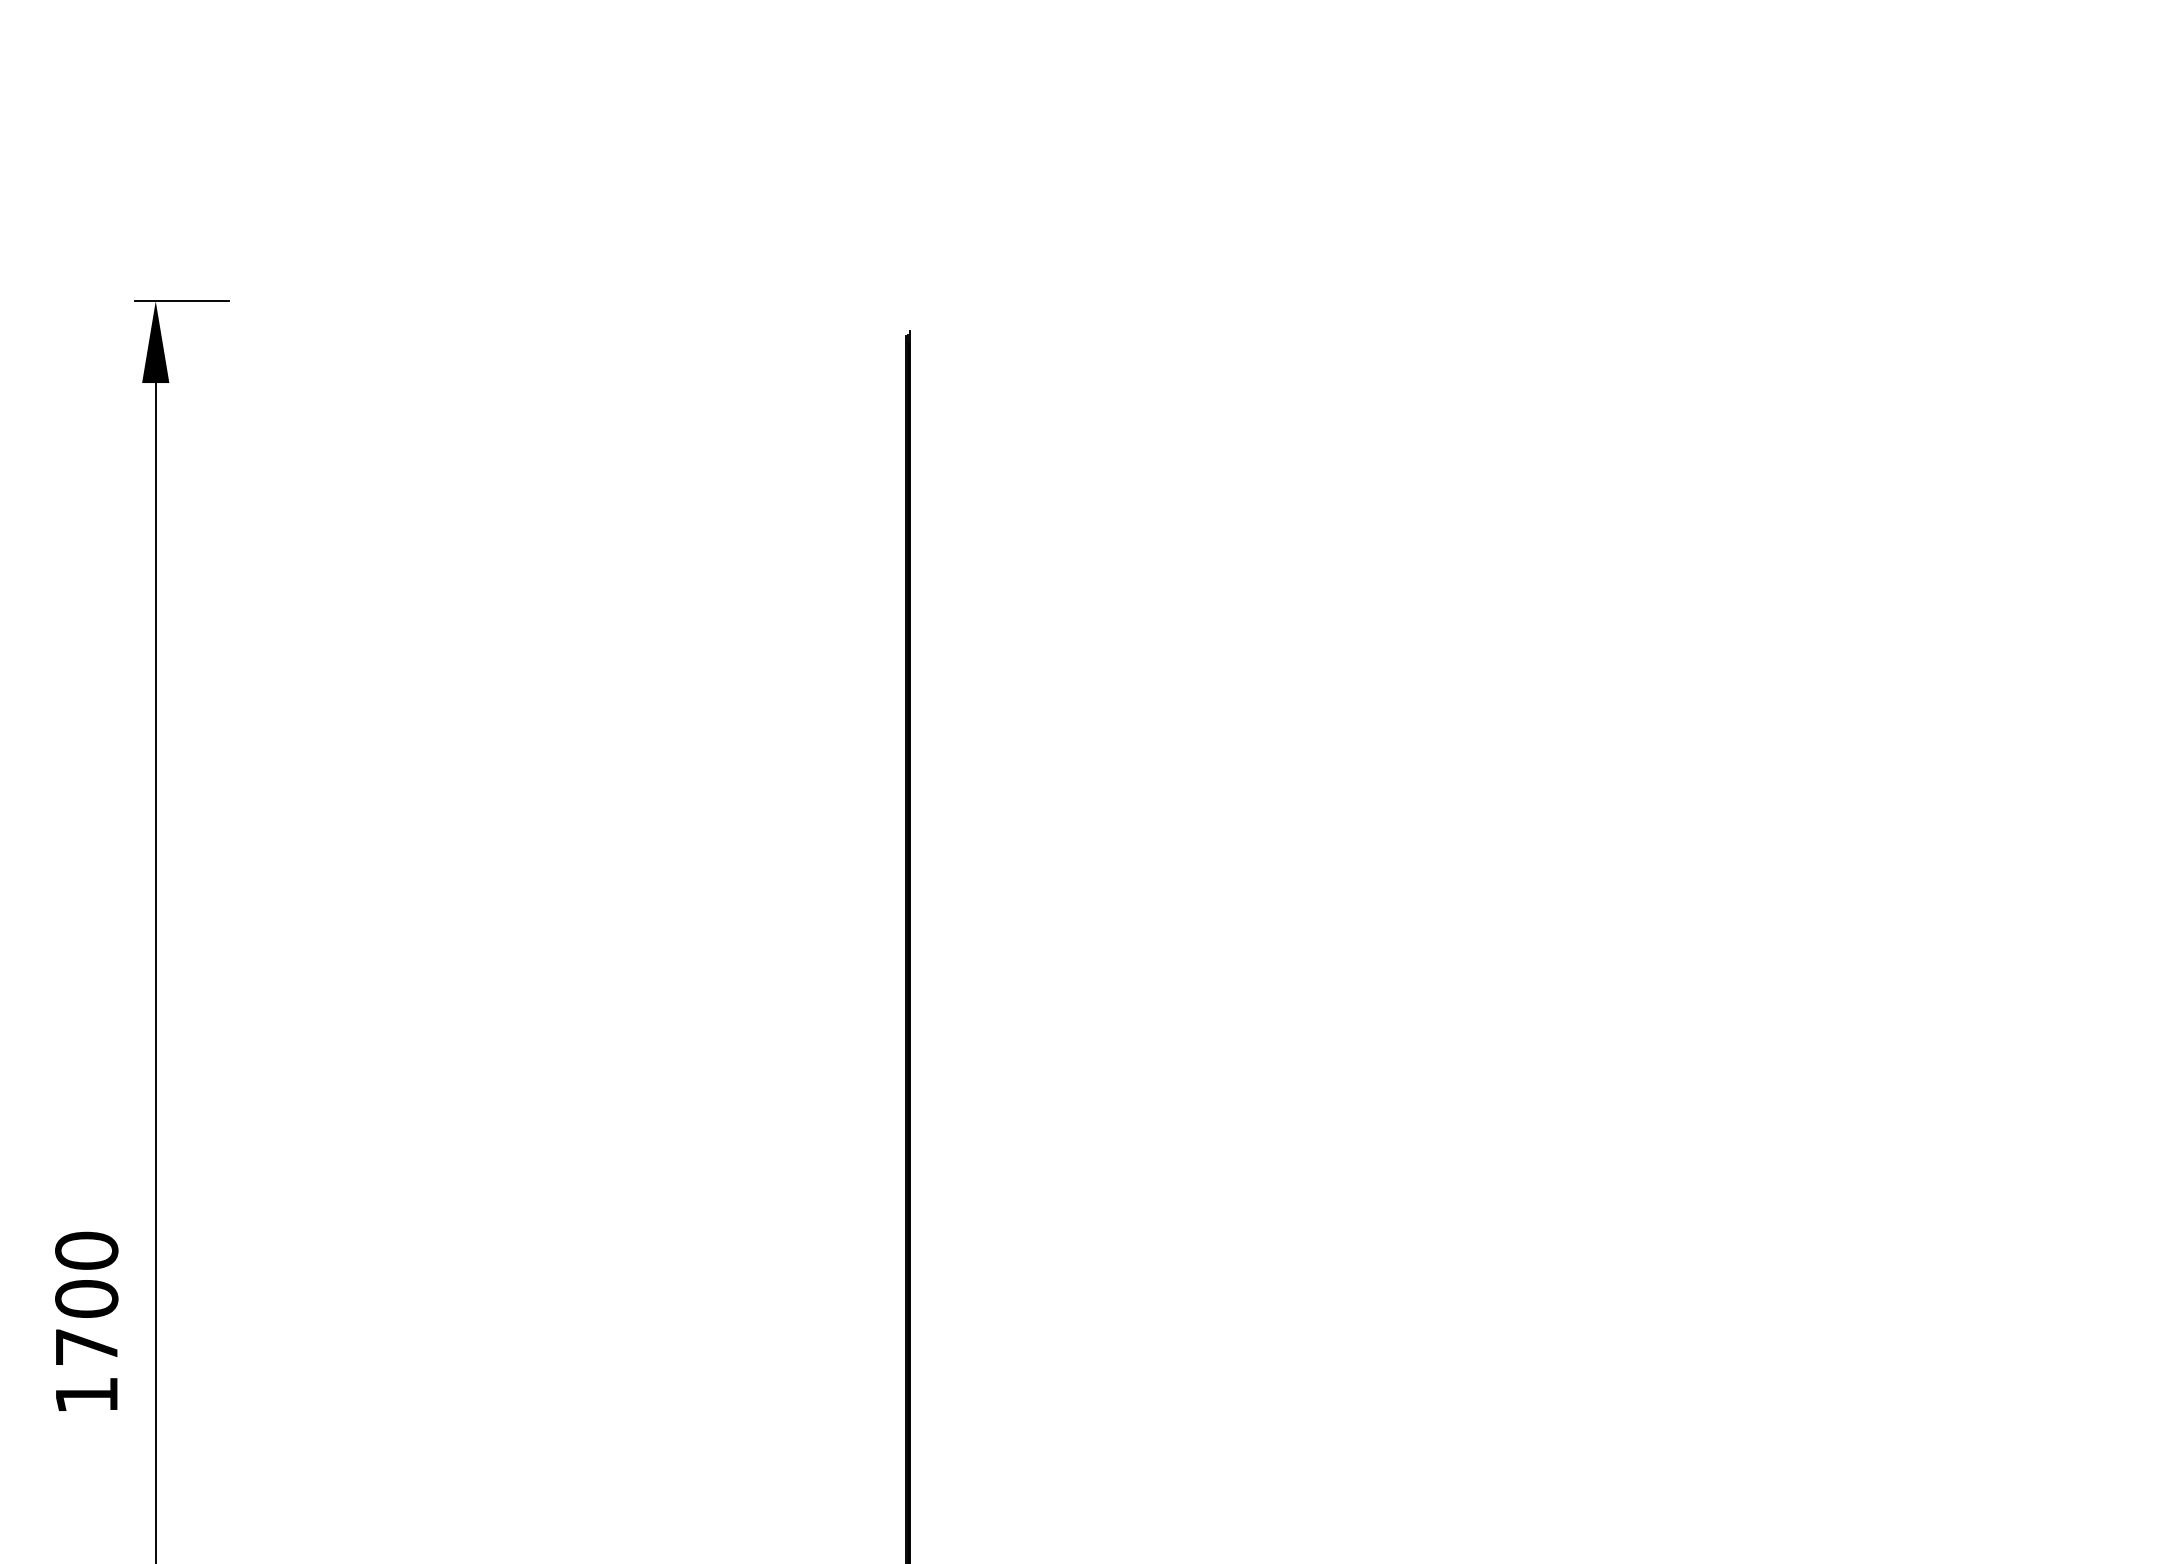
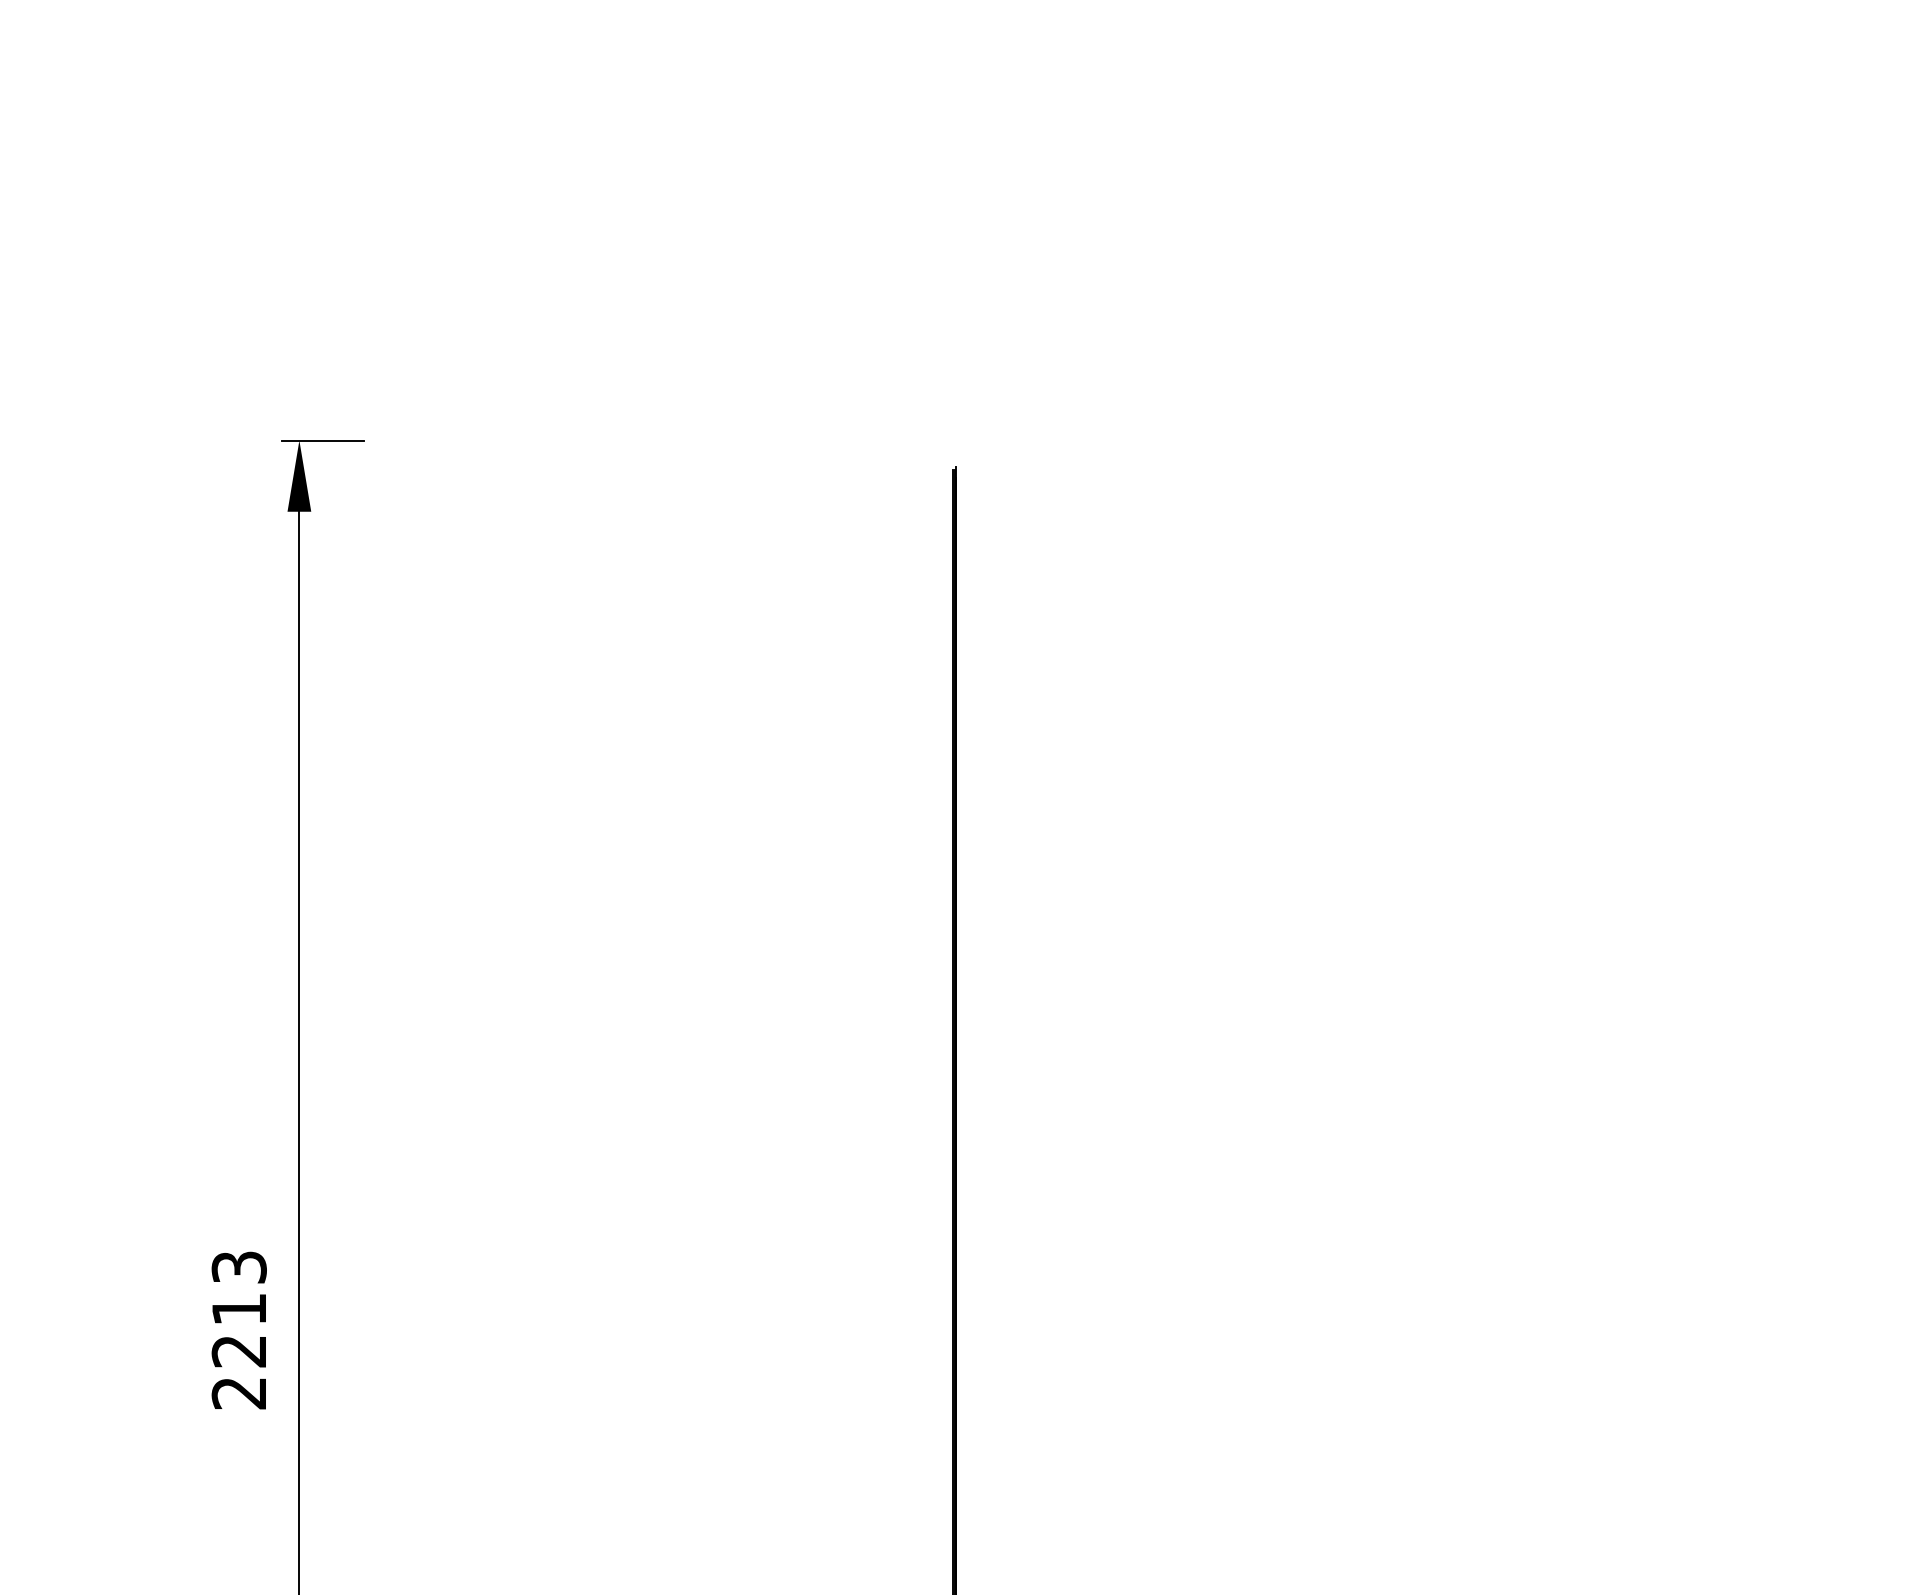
text: (85, 1322) -> (238, 1329), 1700 -> 2213

